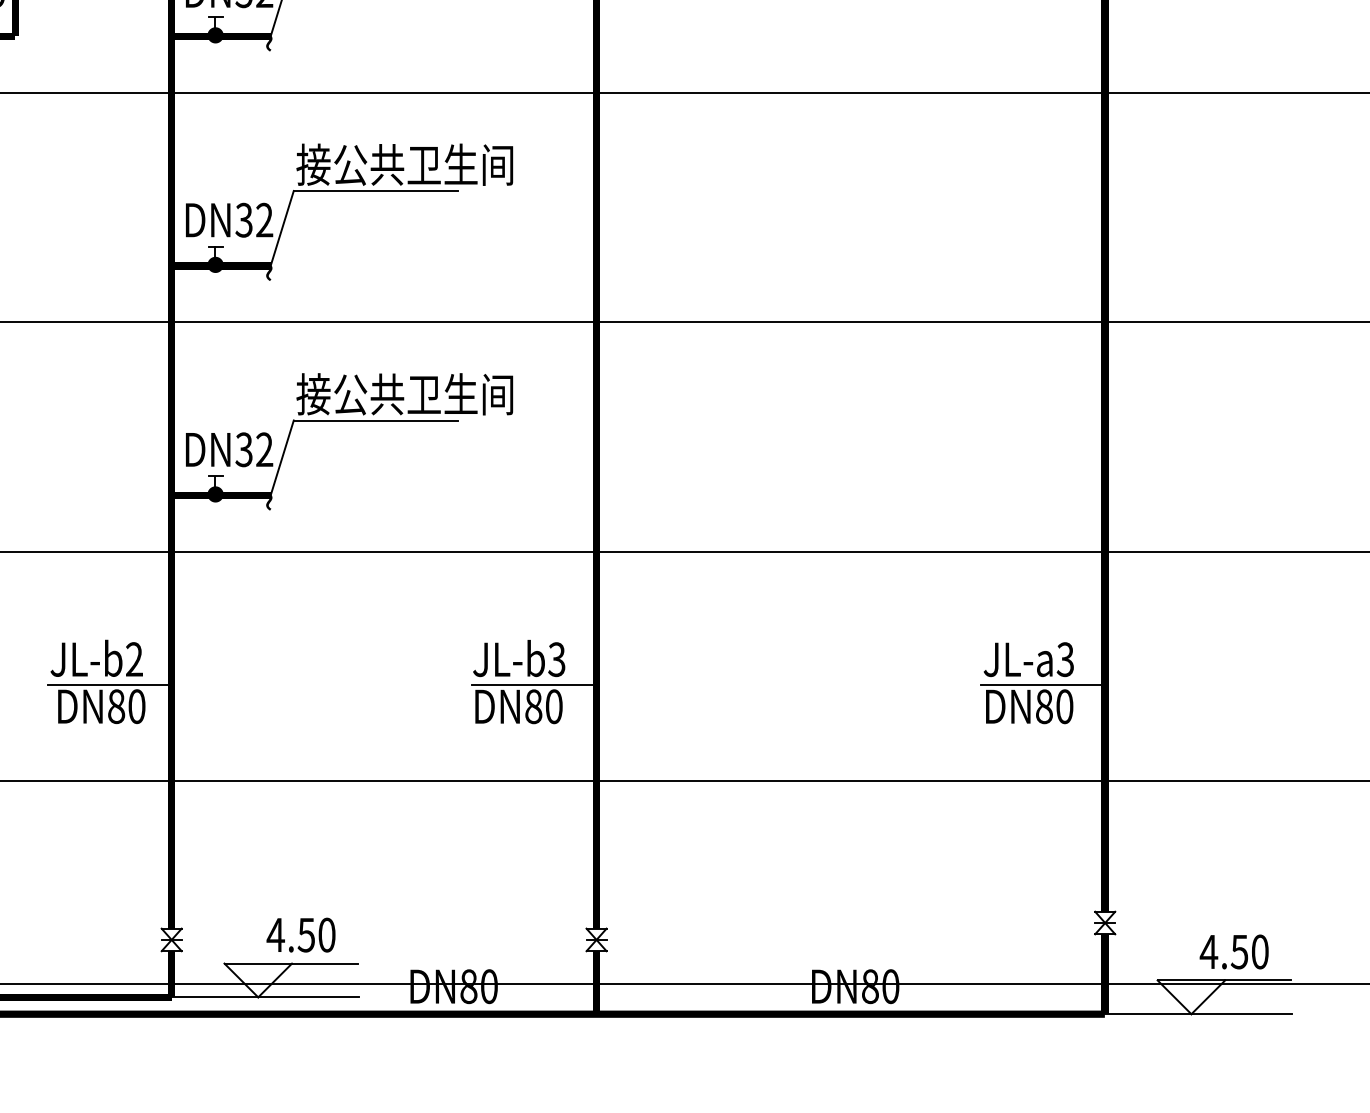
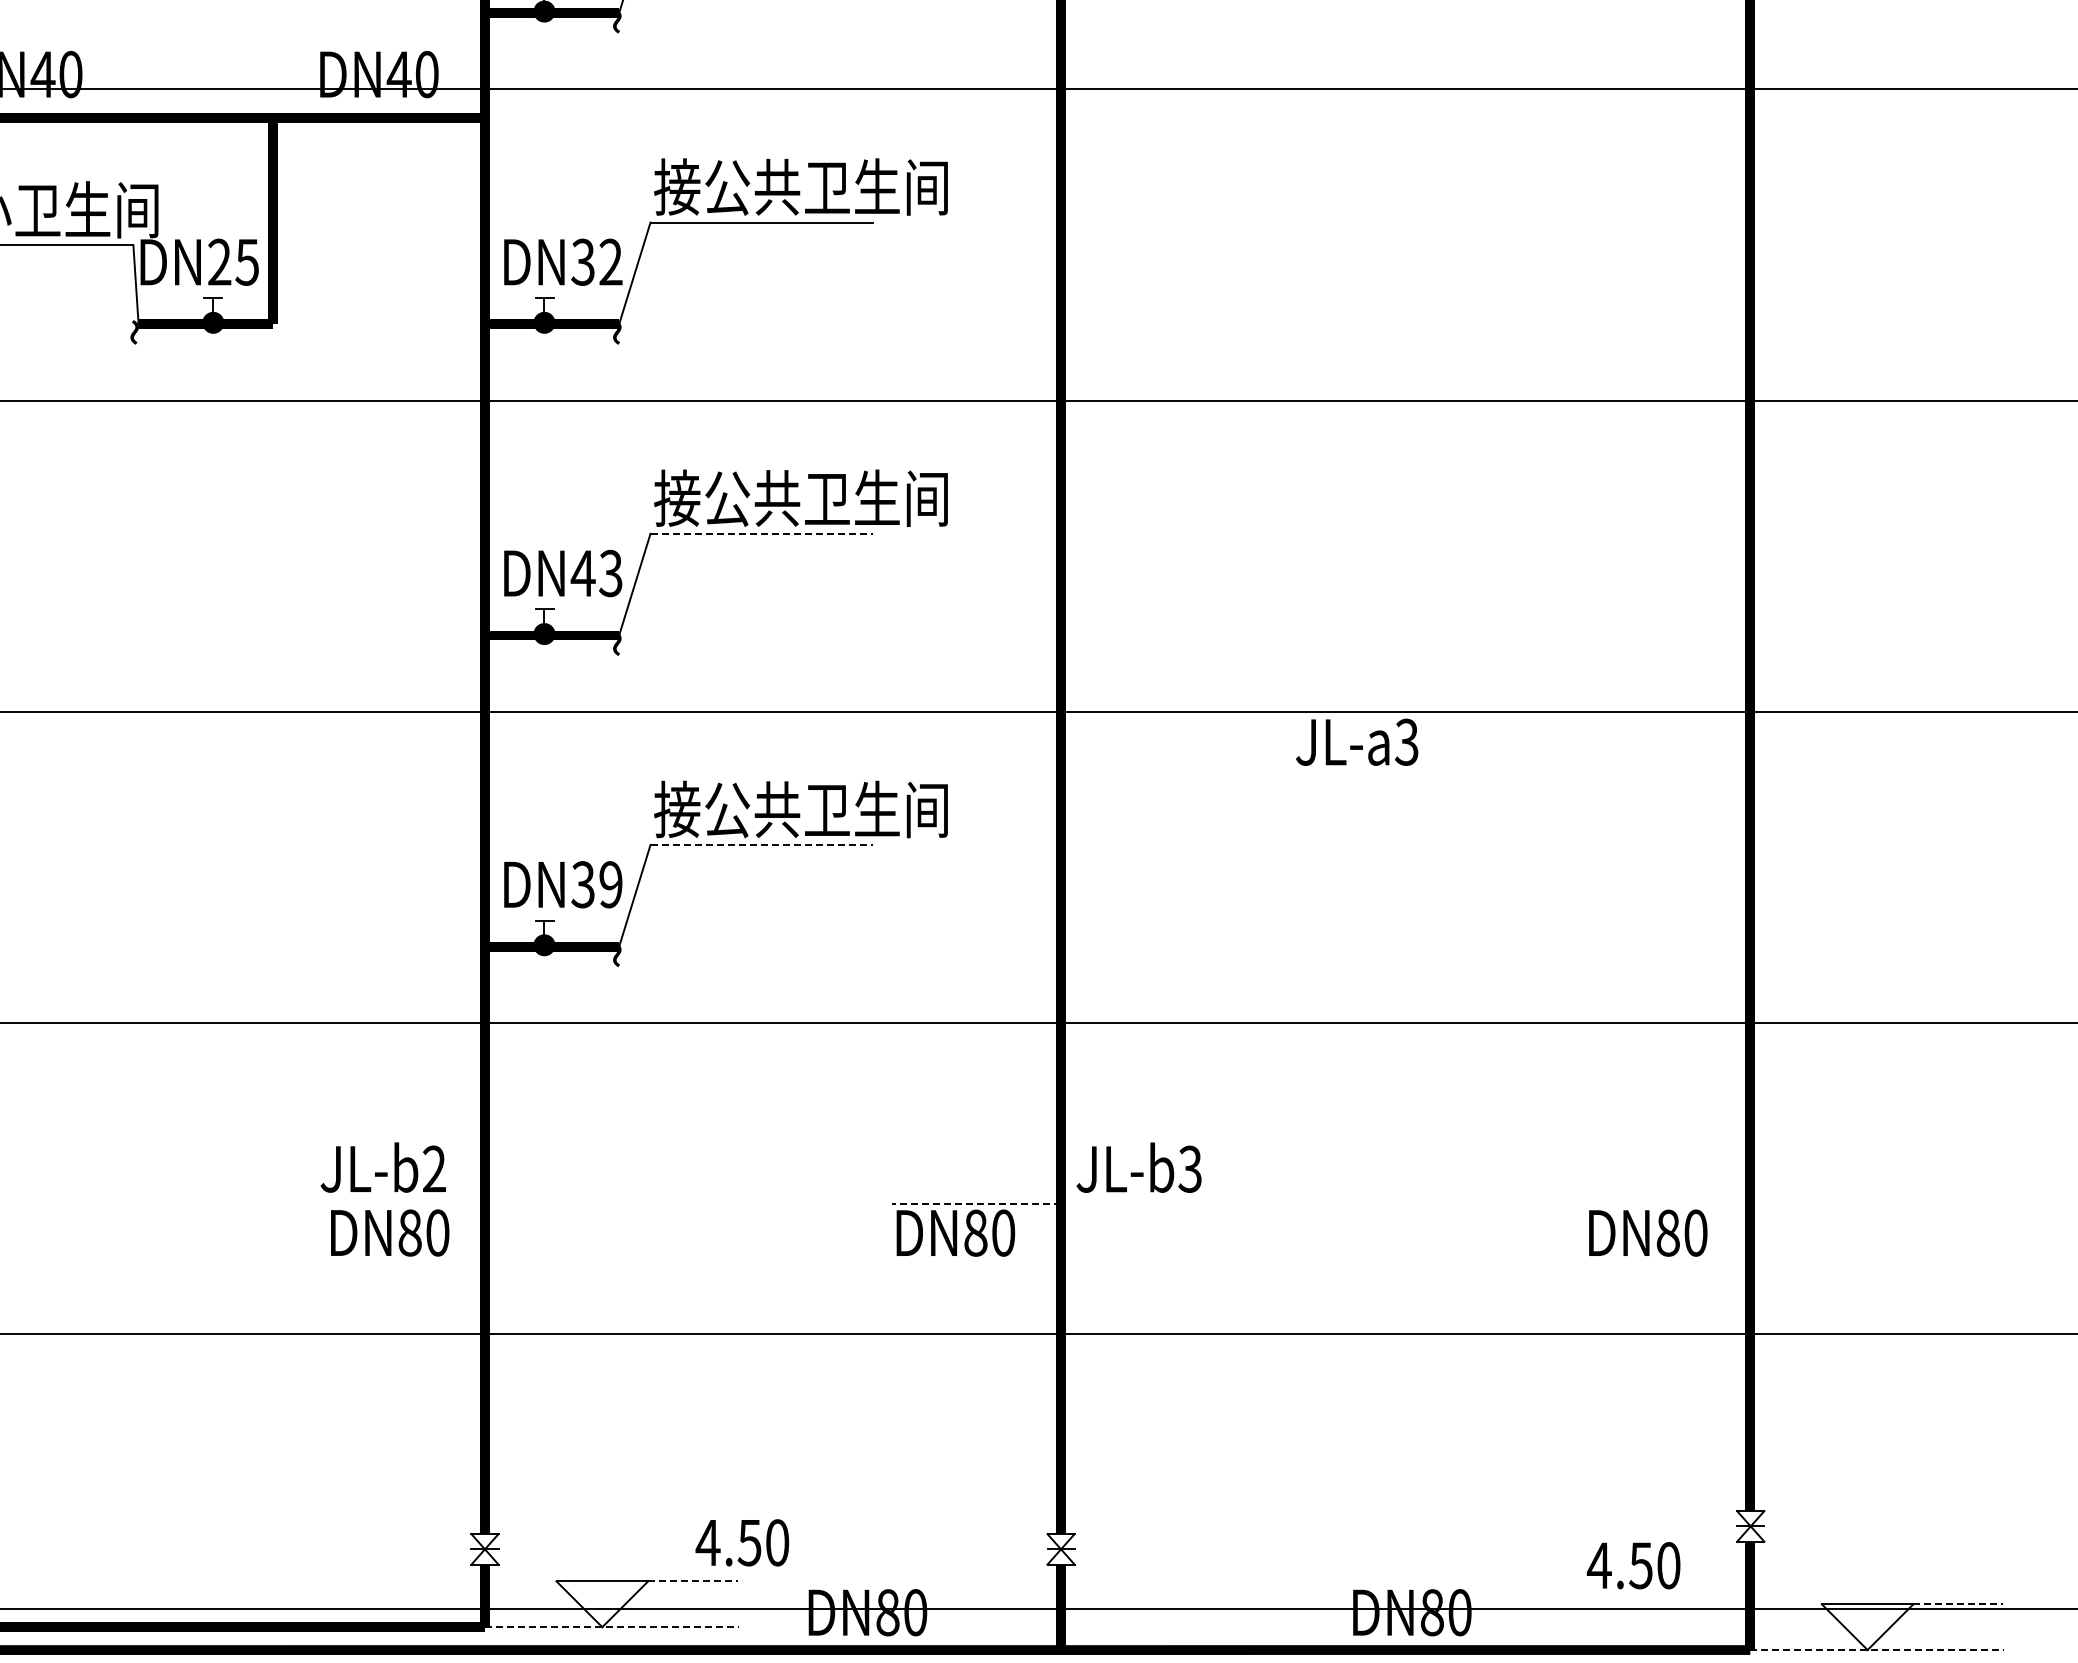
line: (376, 190) -> (762, 533), solid -> dashed
text: (253, 220) -> (596, 573), DN32 -> DN43
line: (376, 420) -> (762, 845), solid -> dashed
text: (264, 449) -> (610, 884), DN32 -> DN39
text: (518, 658) -> (1138, 1167), moved
text: (1029, 659) -> (1357, 741), moved
line: (109, 684) -> (400, 1203), removed
line: (534, 684) -> (976, 1203), solid -> dashed
line: (1043, 684) -> (1666, 1203), removed
text: (301, 934) -> (742, 1542), moved
text: (1234, 951) -> (1633, 1565), moved
line: (324, 963) -> (692, 1581), solid -> dashed
line: (1258, 980) -> (1958, 1604), solid -> dashed
line: (265, 997) -> (611, 1627), solid -> dashed
line: (1198, 1014) -> (1877, 1650), solid -> dashed

